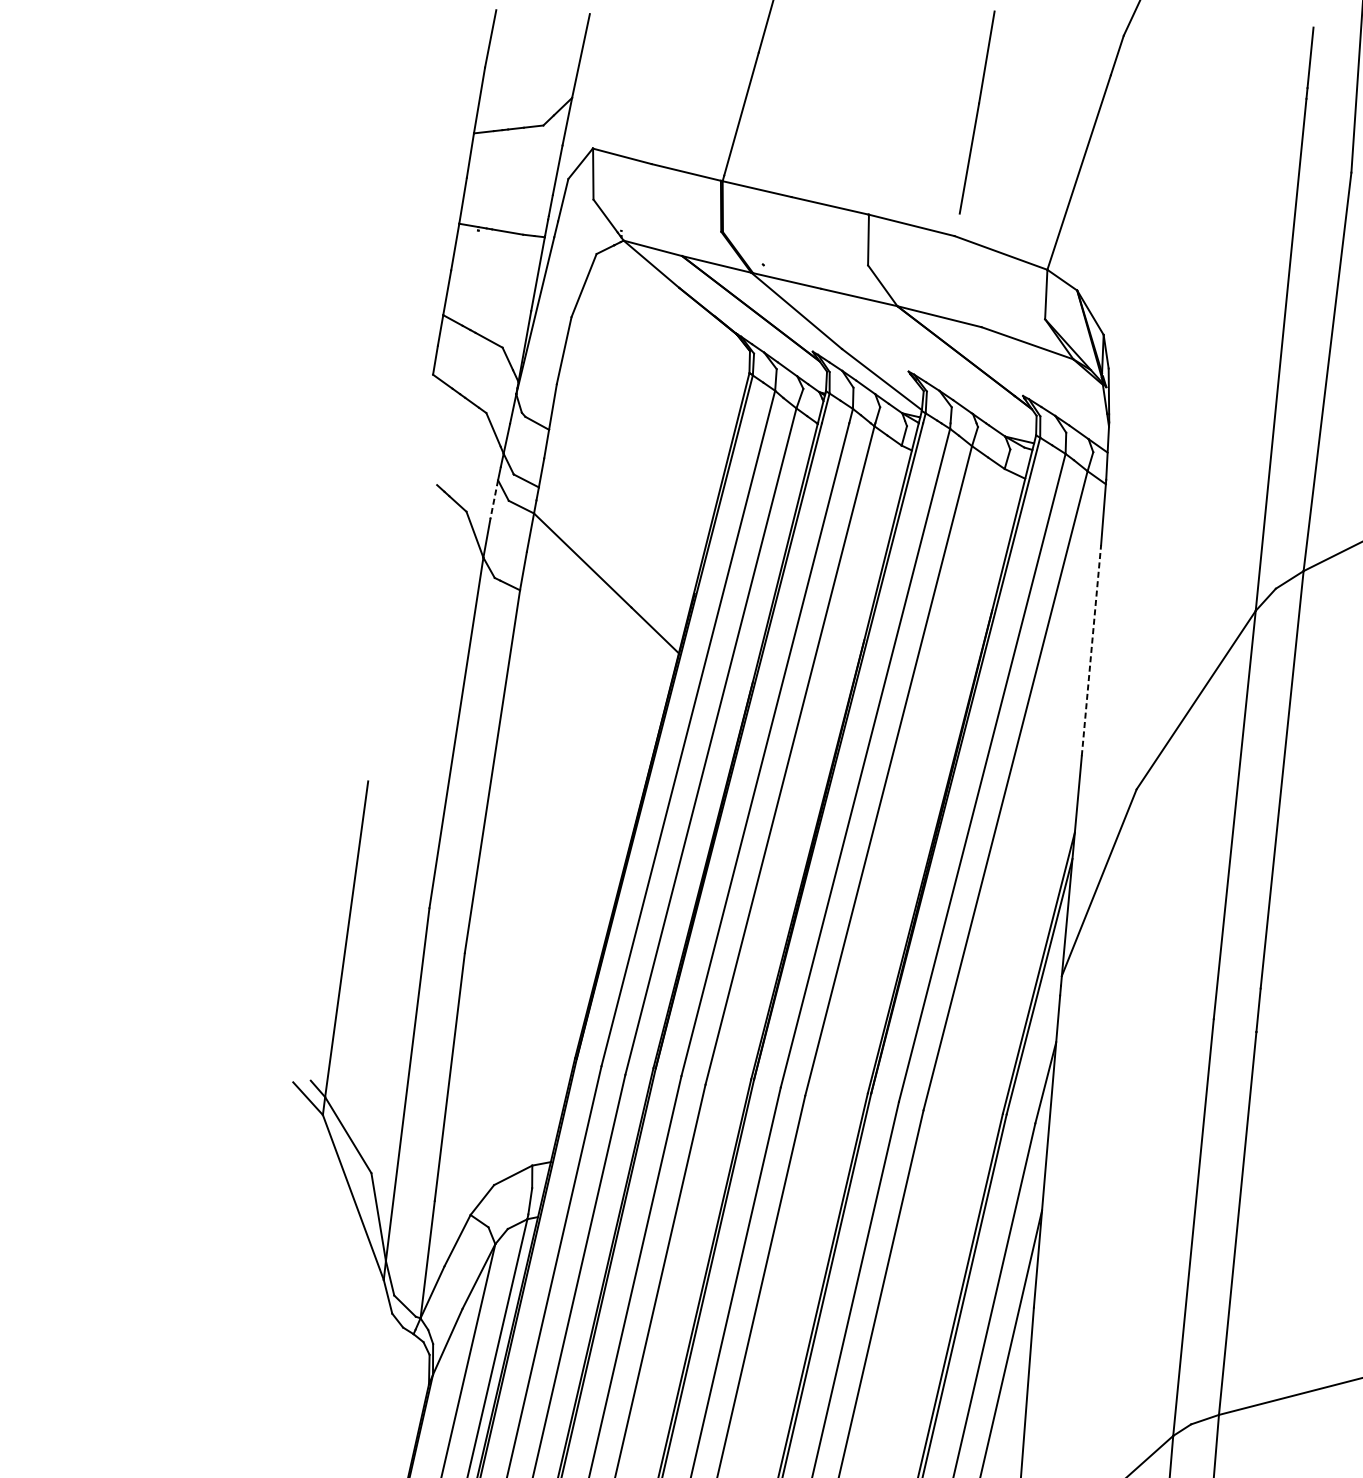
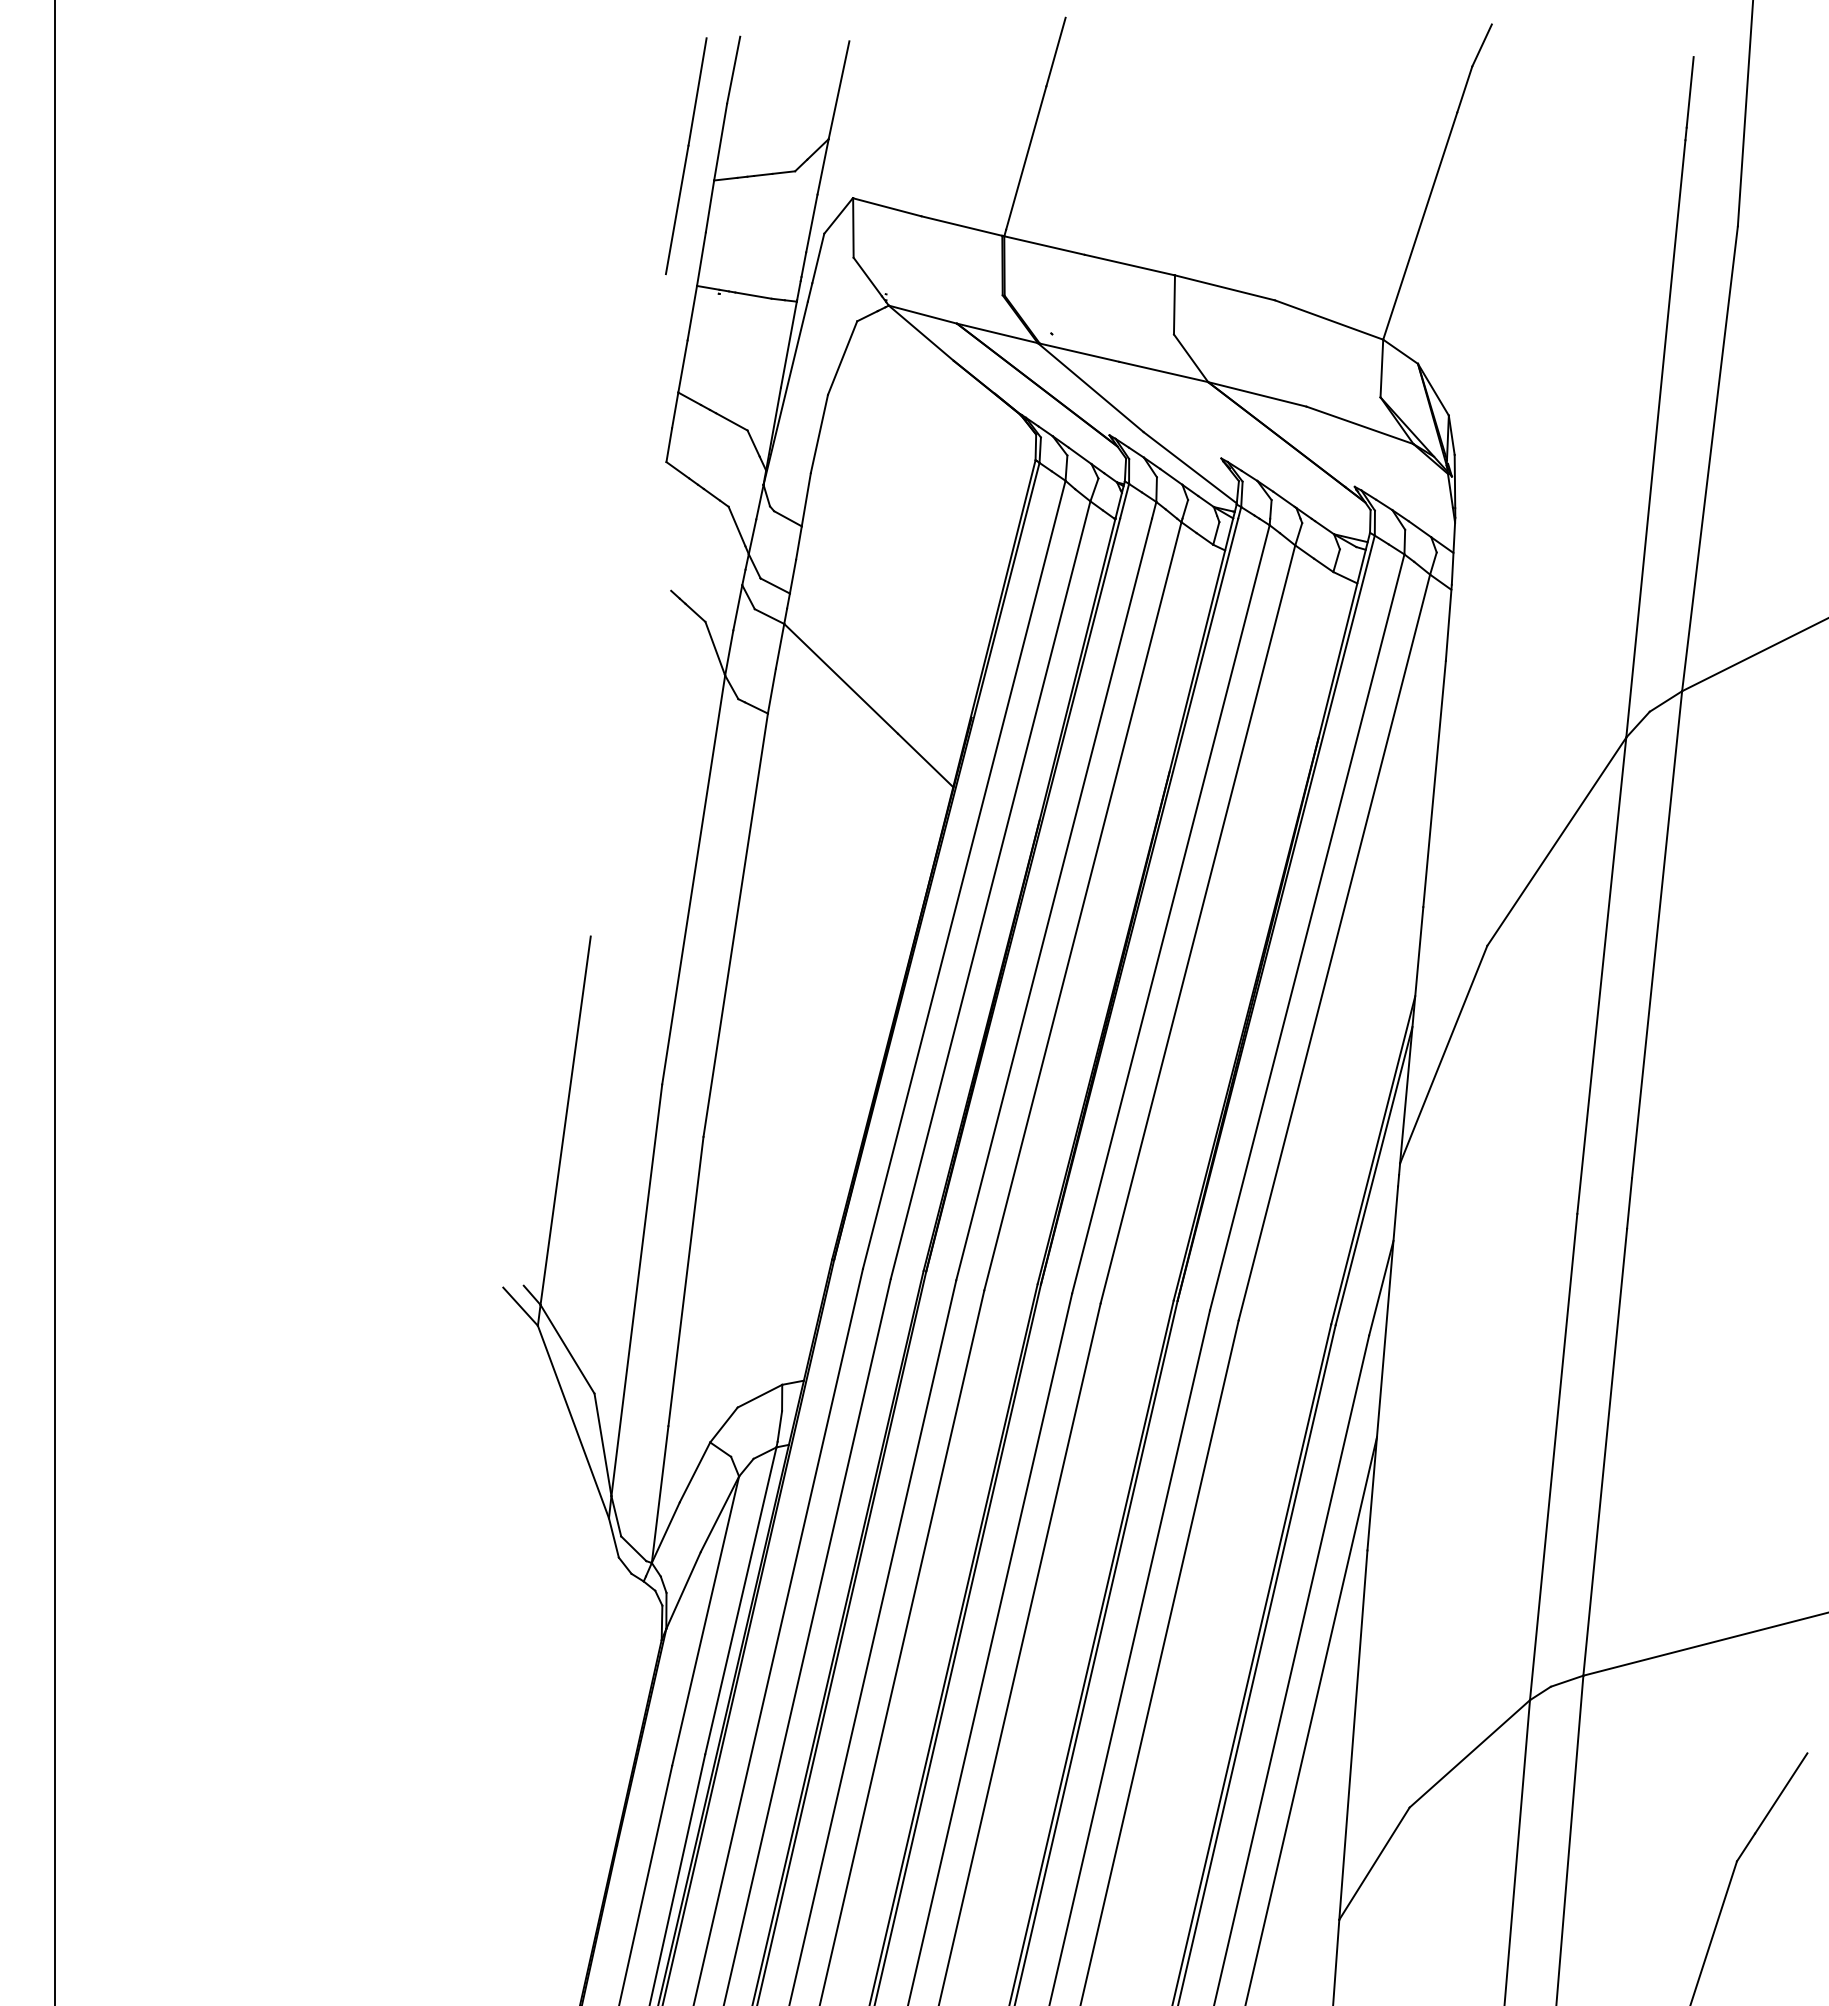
line: (977, 112) -> (686, 156), moved
line: (493, 500) -> (737, 608), dashed -> solid
line: (1091, 651) -> (1434, 784), dashed -> solid

